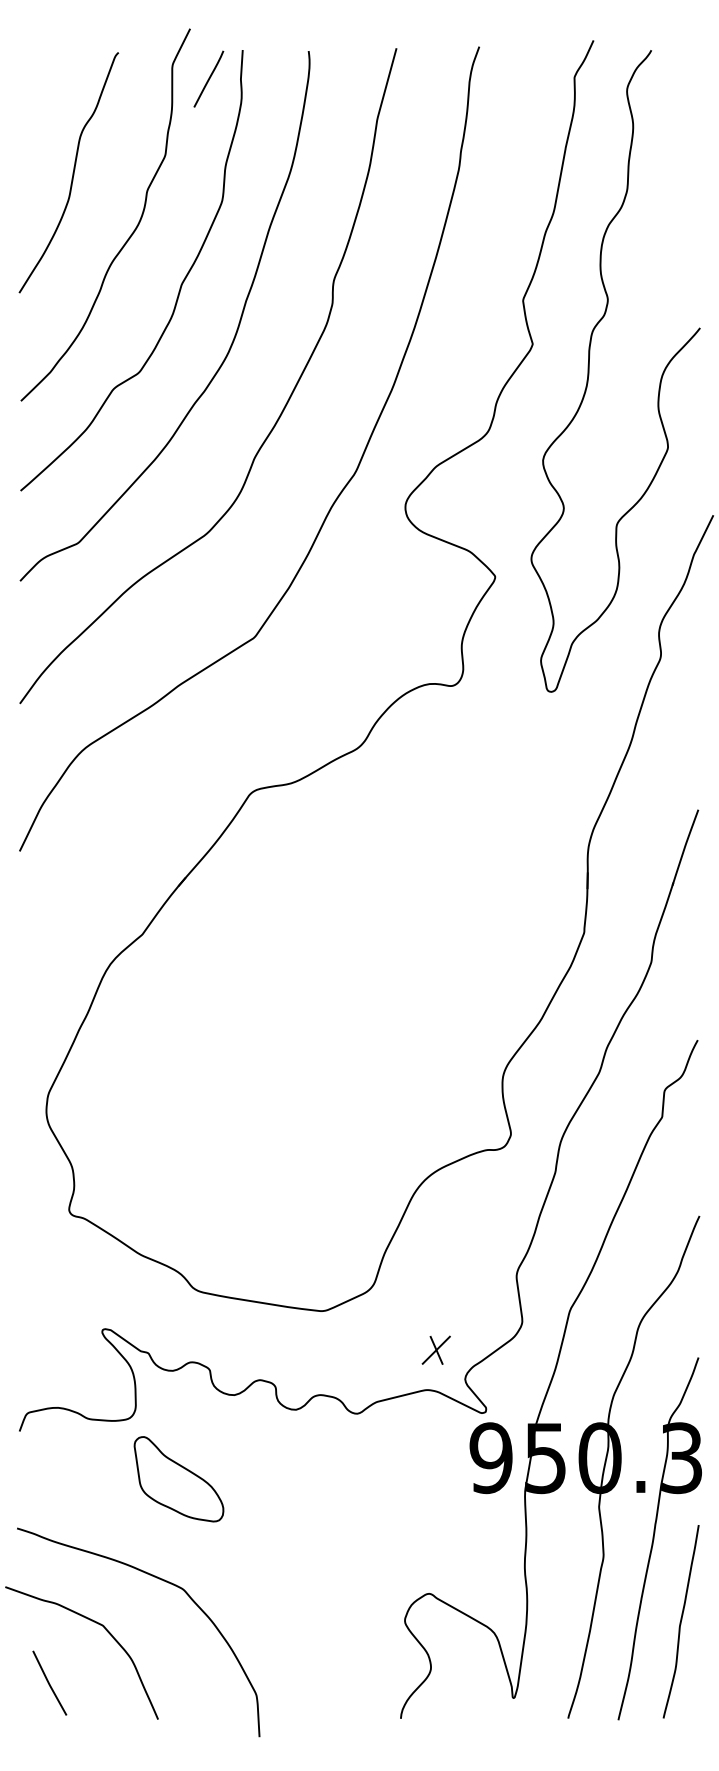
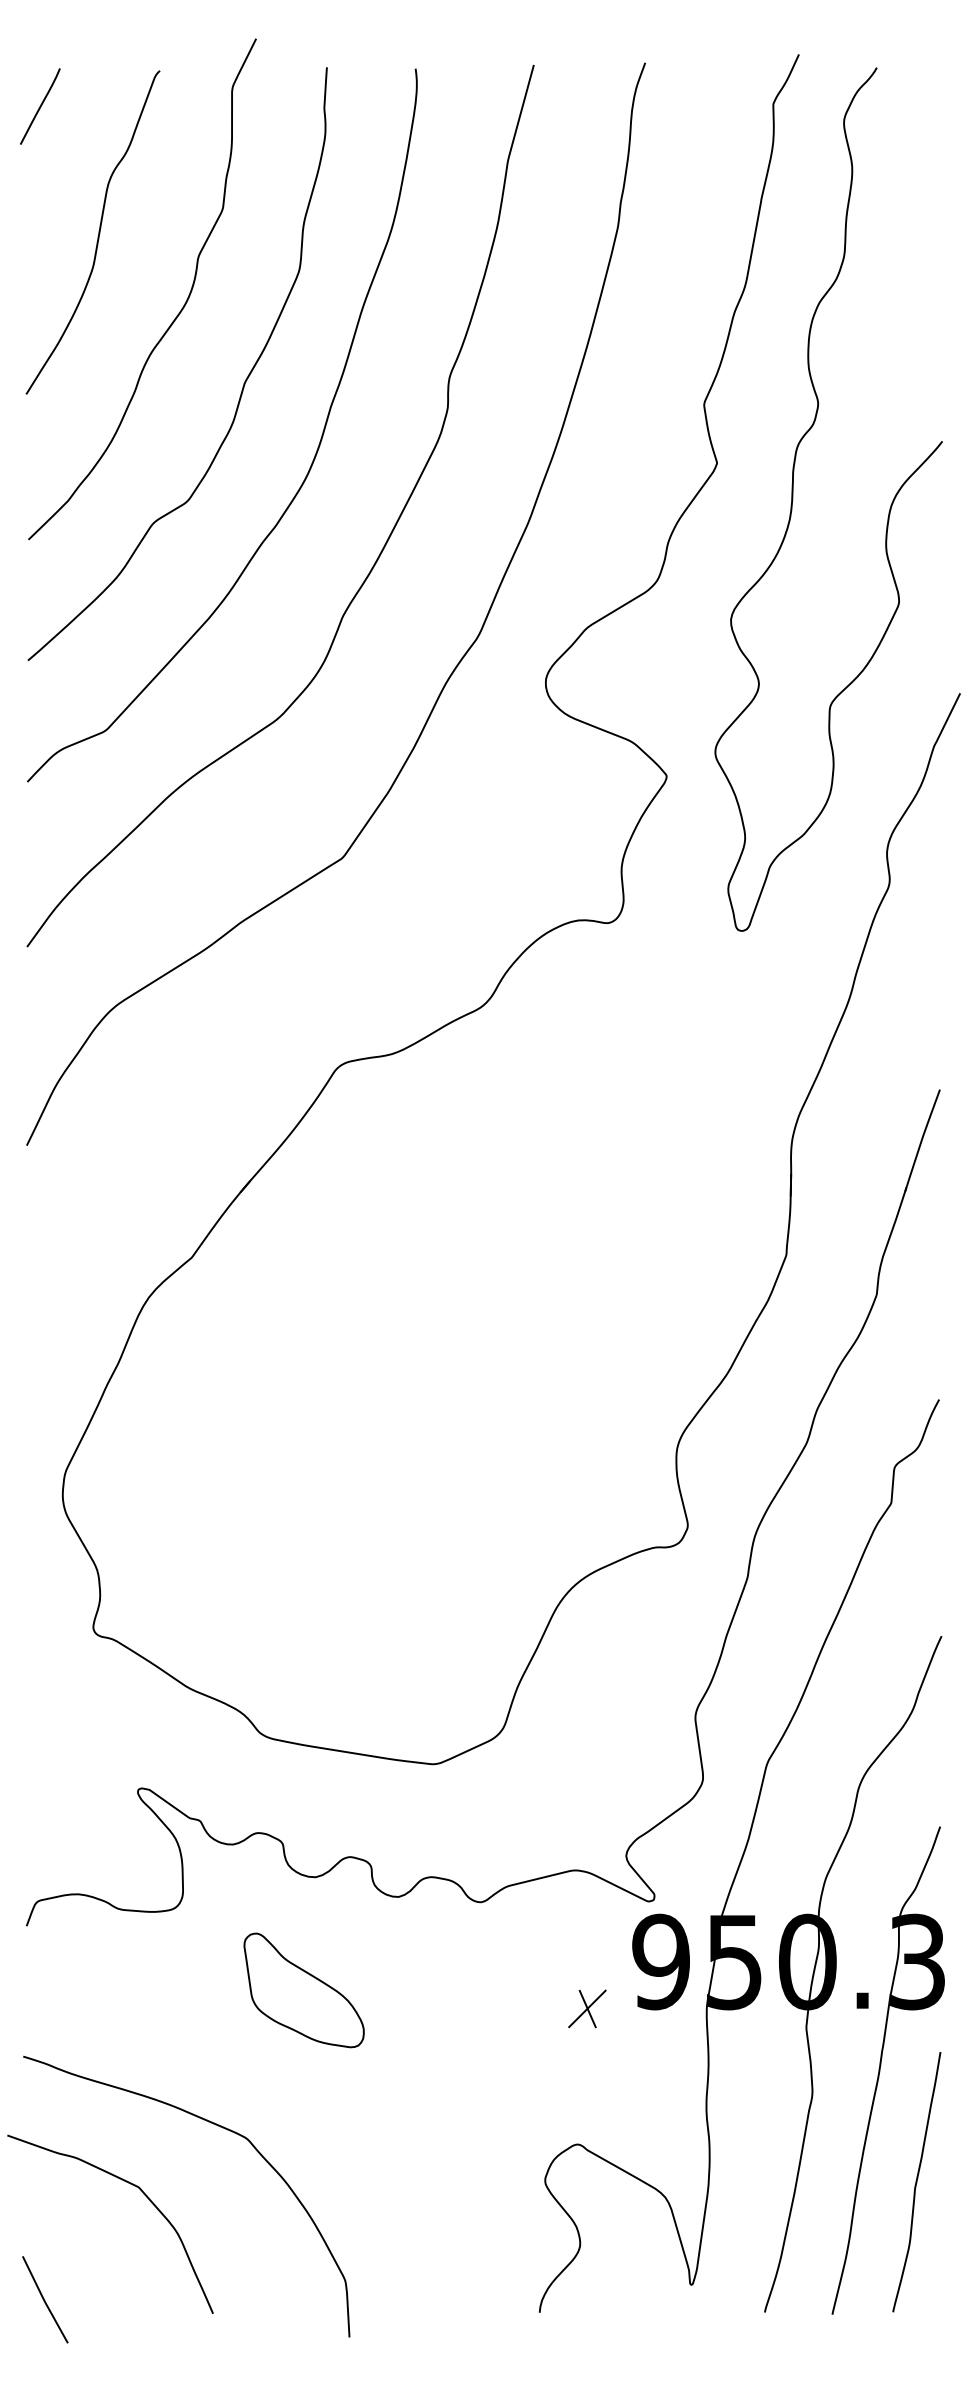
line: (209, 79) -> (40, 106), moved
part: (436, 1350) -> (587, 2008), moved
part: (178, 1479) -> (303, 1990), moved
curve: (49, 1682) -> (44, 2299), moved

